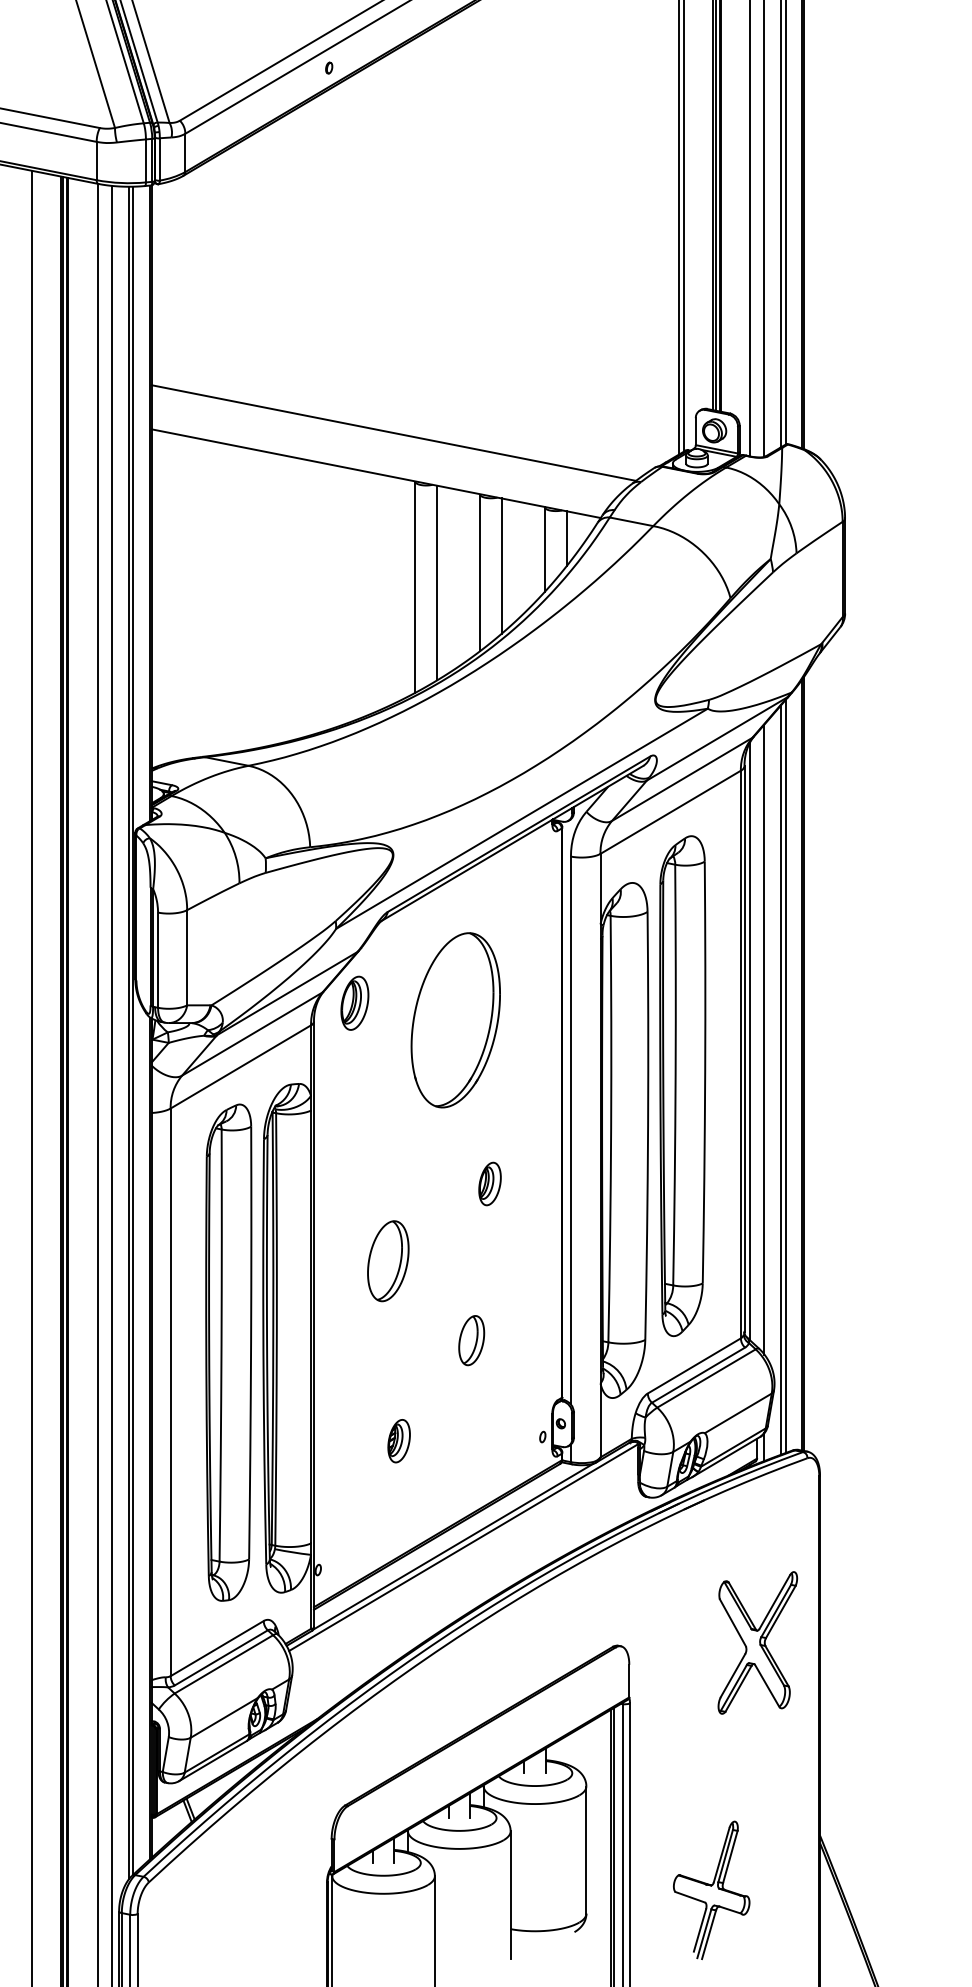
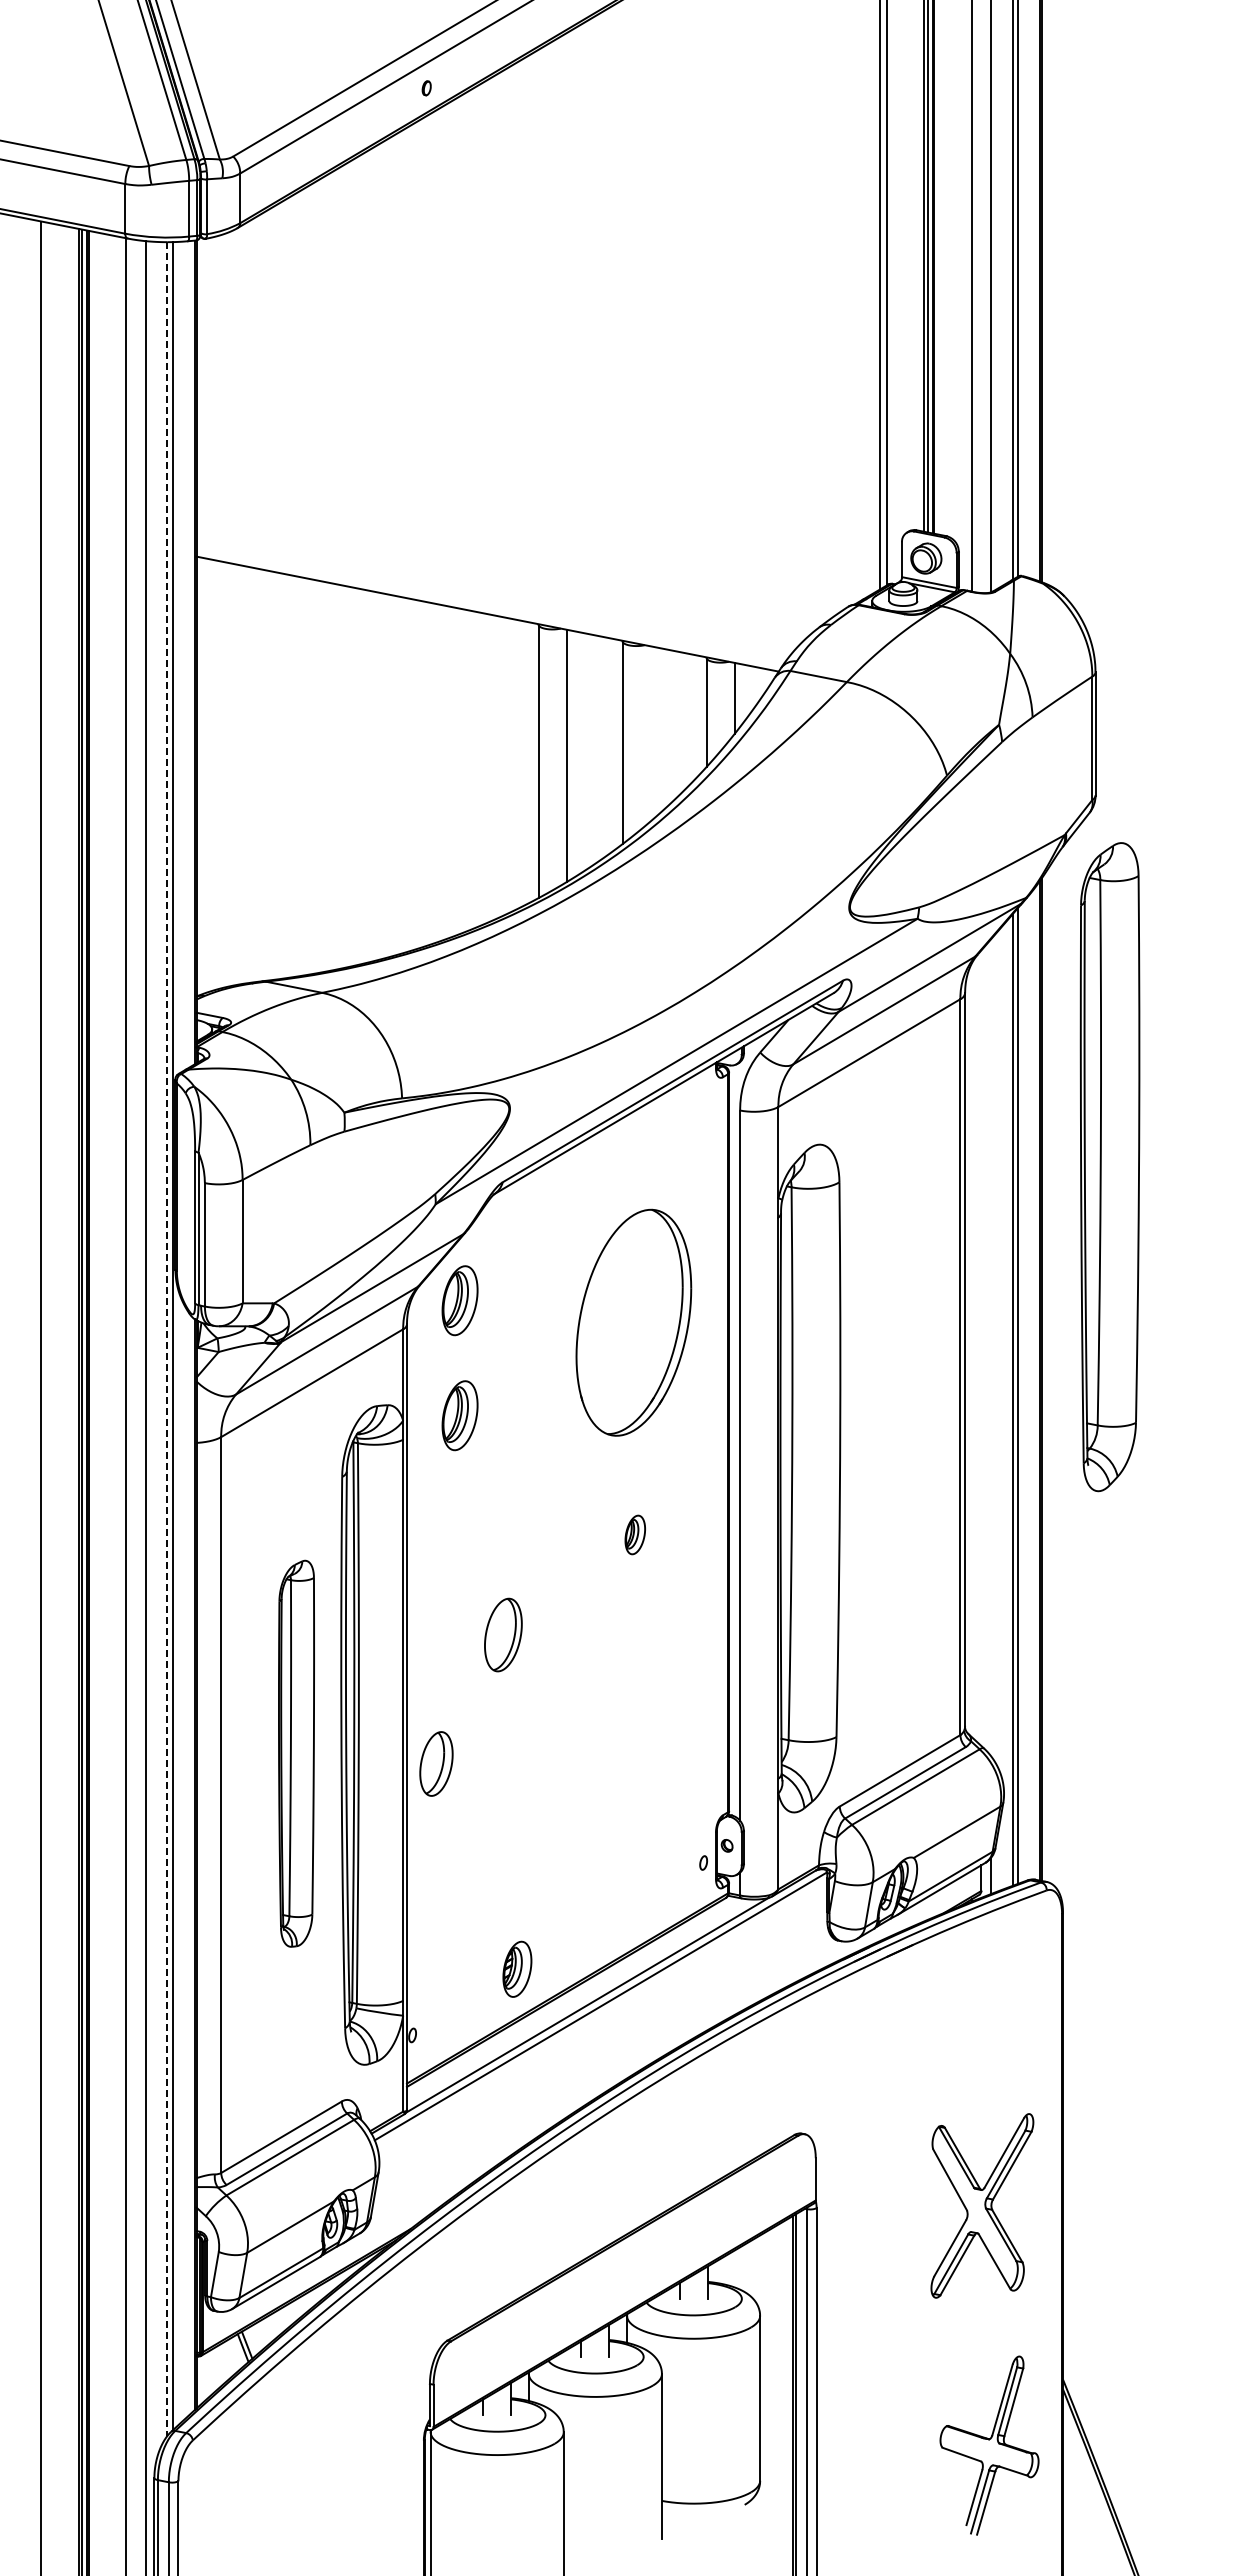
line: (393, 433) -> (510, 561), removed
line: (501, 565) -> (650, 733), removed
part: (455, 1020) -> (633, 1322), moved
line: (129, 1033) -> (167, 1339), solid -> dashed
line: (764, 1039) -> (990, 1347), removed
line: (749, 1041) -> (971, 1350), removed
part: (682, 1086) -> (1109, 1167), moved
part: (354, 1091) -> (459, 1415), added
part: (490, 1183) -> (635, 1534), size x0.7
part: (388, 1260) -> (503, 1634), size x0.7
part: (471, 1340) -> (436, 1763), moved
part: (228, 1352) -> (296, 1753), size x0.6
part: (399, 1440) -> (517, 1968), moved
part: (757, 1642) -> (982, 2205), moved
part: (711, 1890) -> (989, 2445), moved

